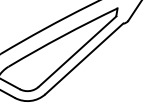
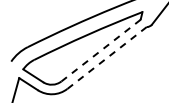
line: (76, 51) -> (100, 50), solid -> dashed
line: (83, 59) -> (106, 58), solid -> dashed

